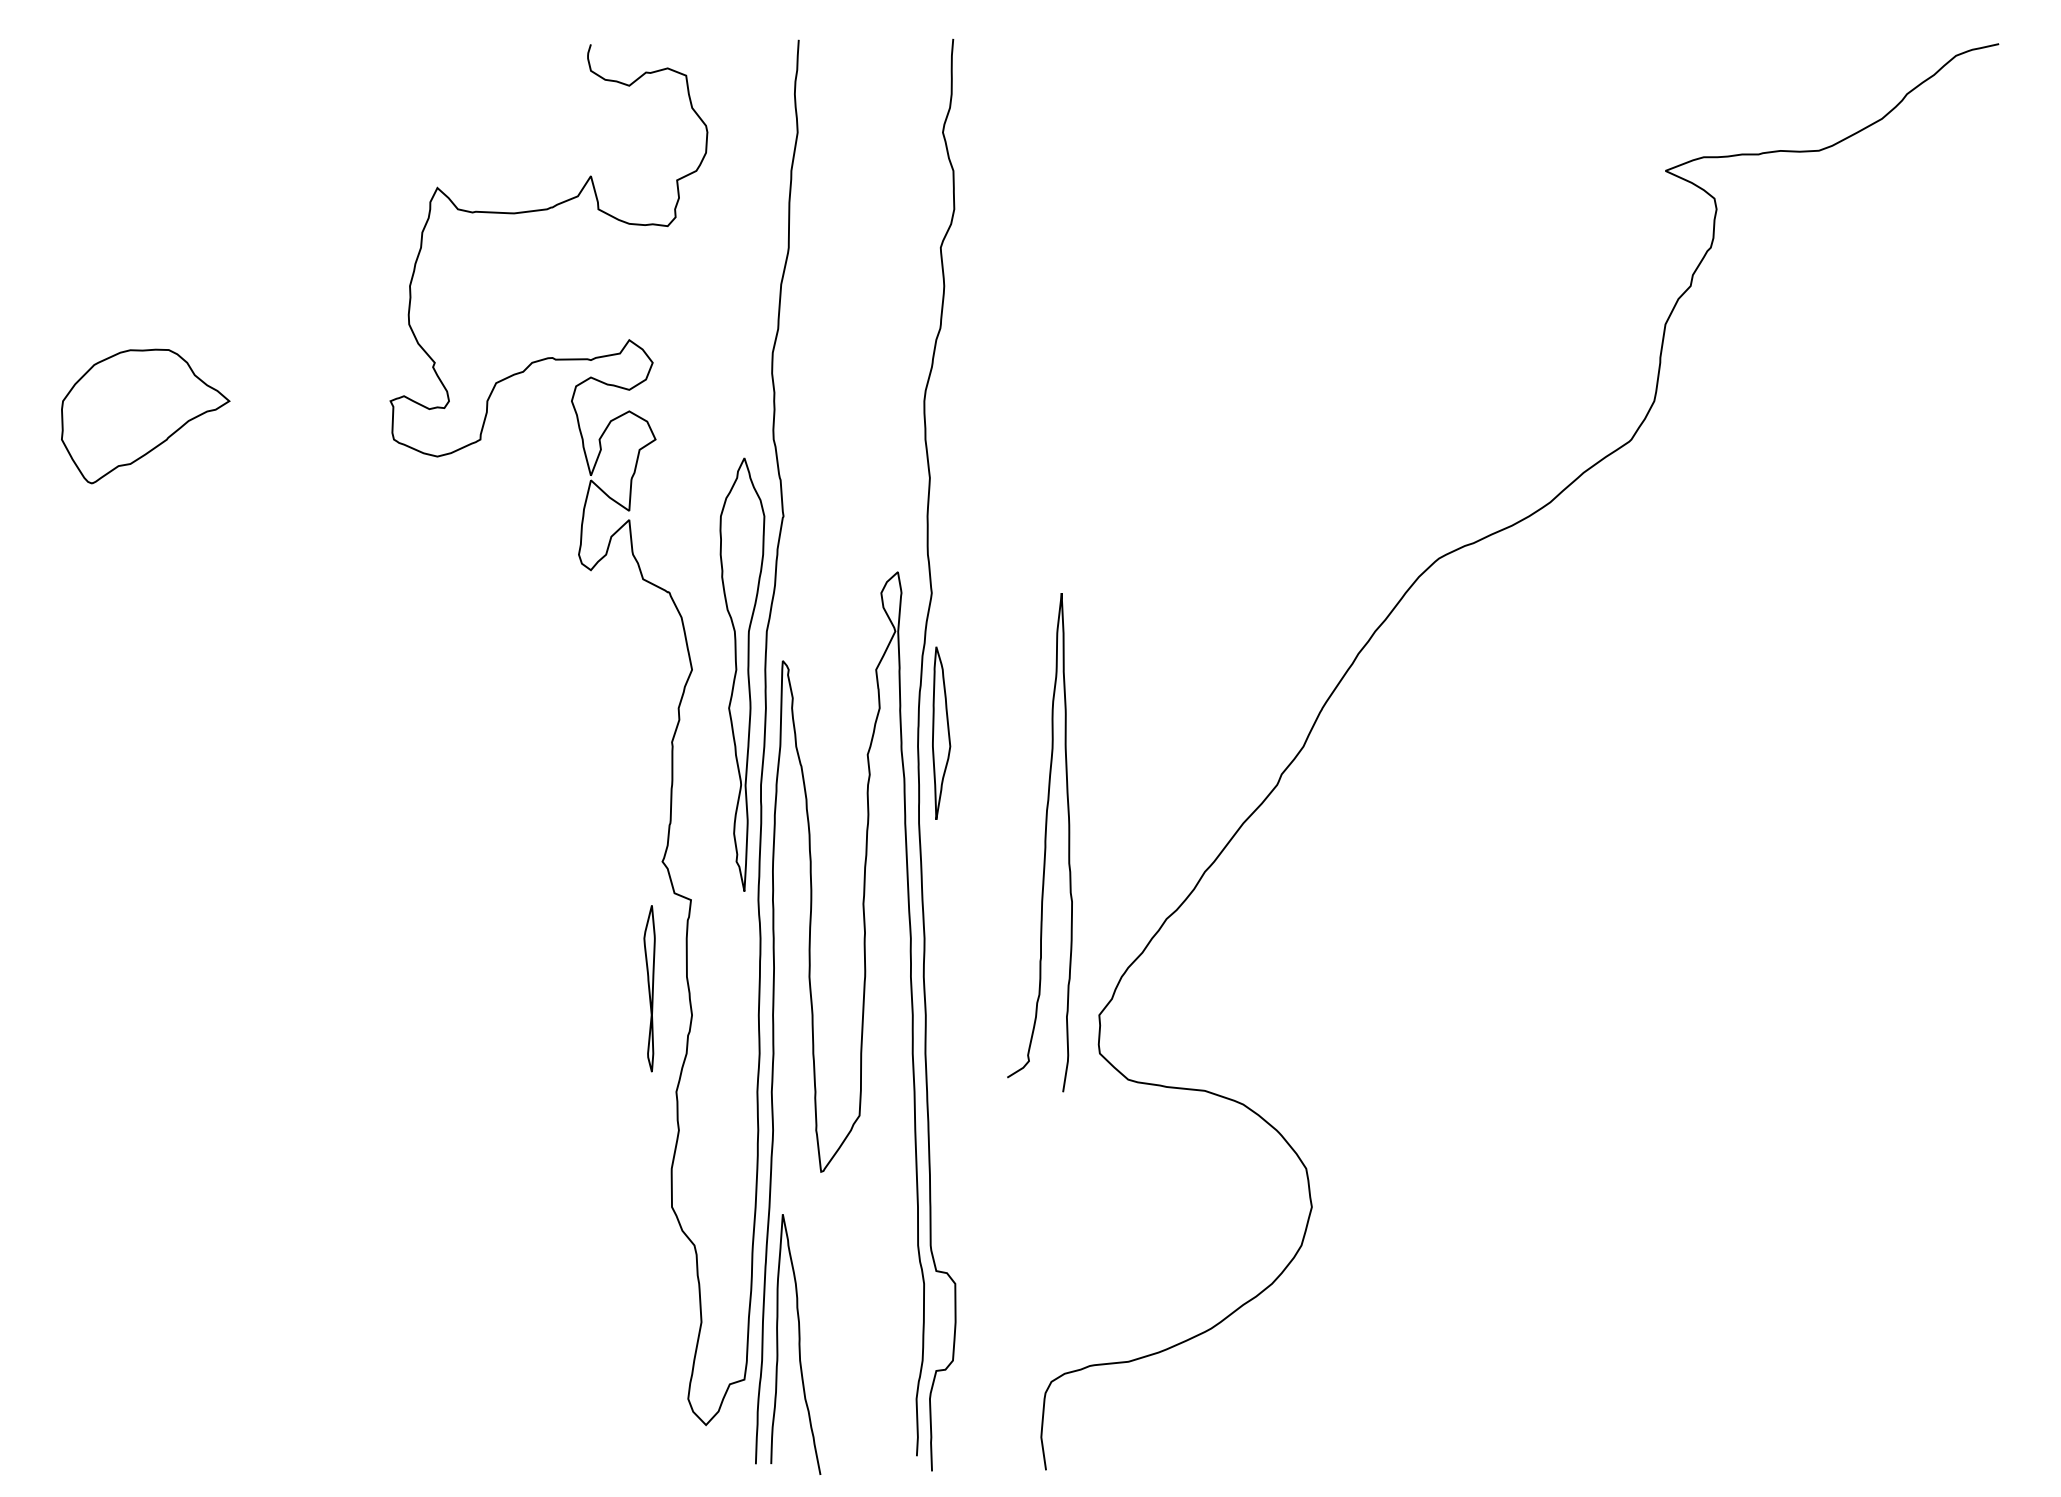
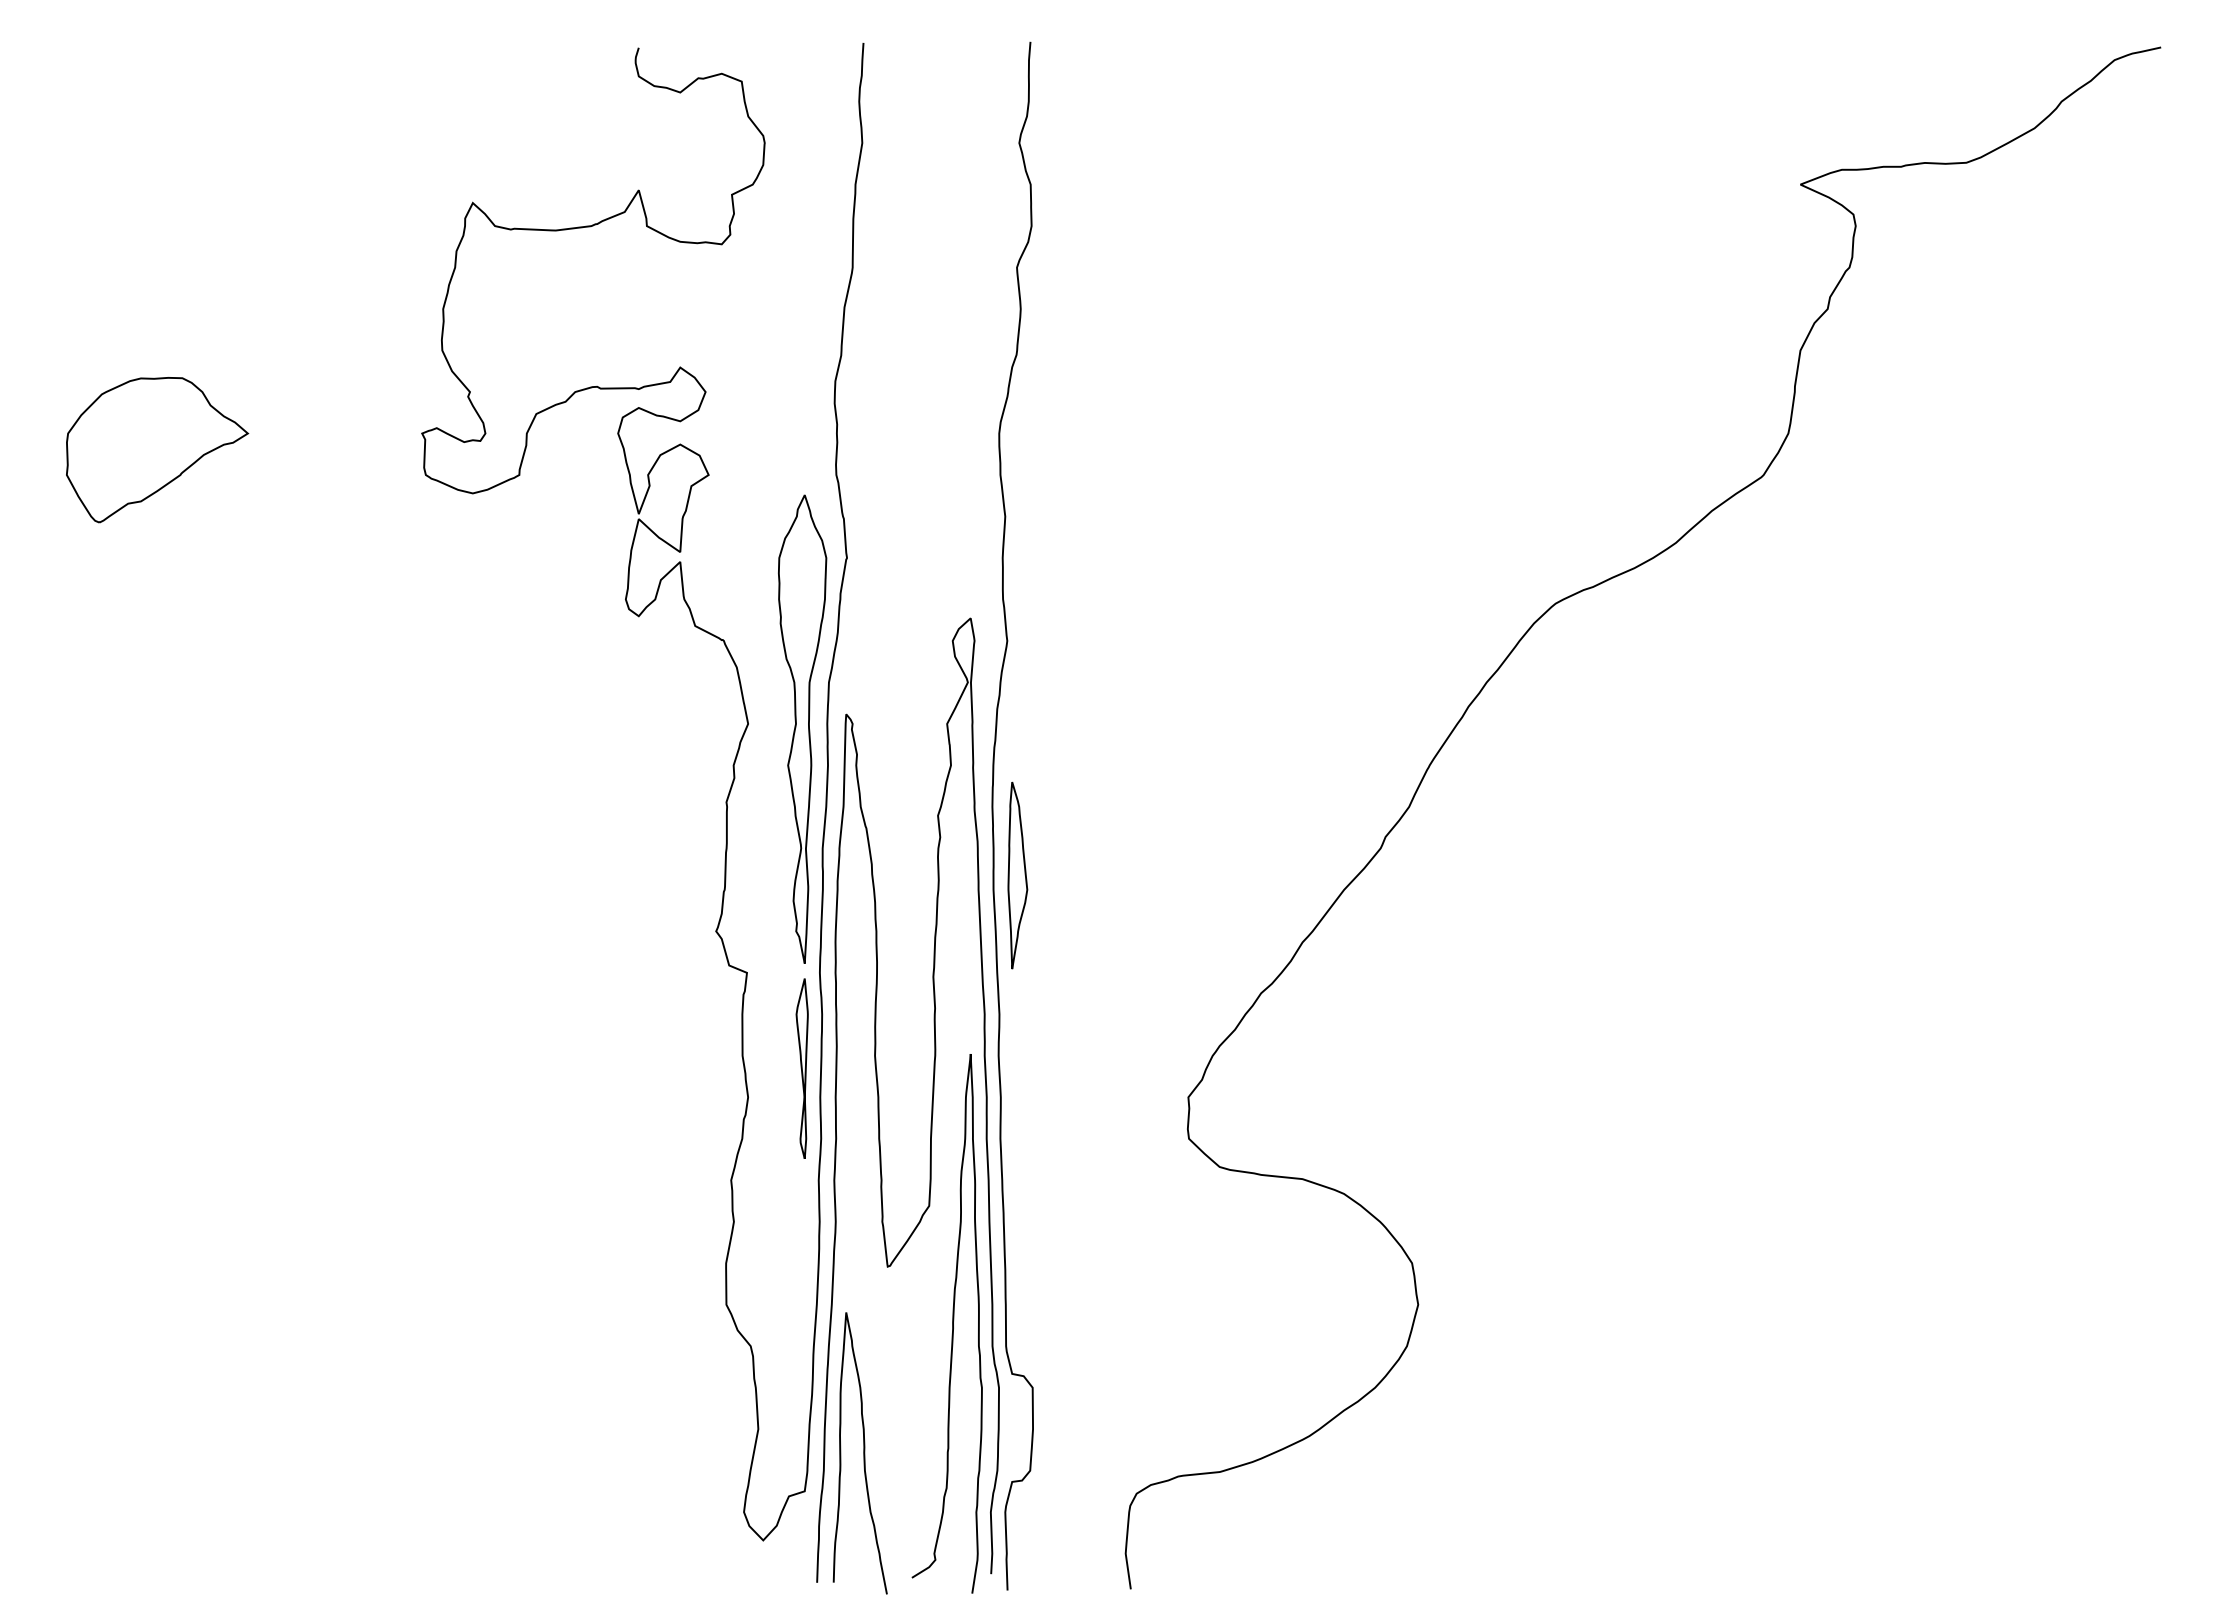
part: (941, 733) -> (1017, 875), moved
curve: (1044, 842) -> (952, 1323), moved
part: (648, 988) -> (801, 1068), moved

